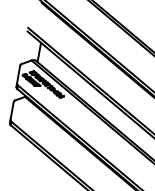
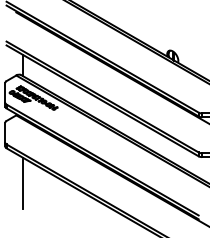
line: (20, 160) -> (23, 183), added

